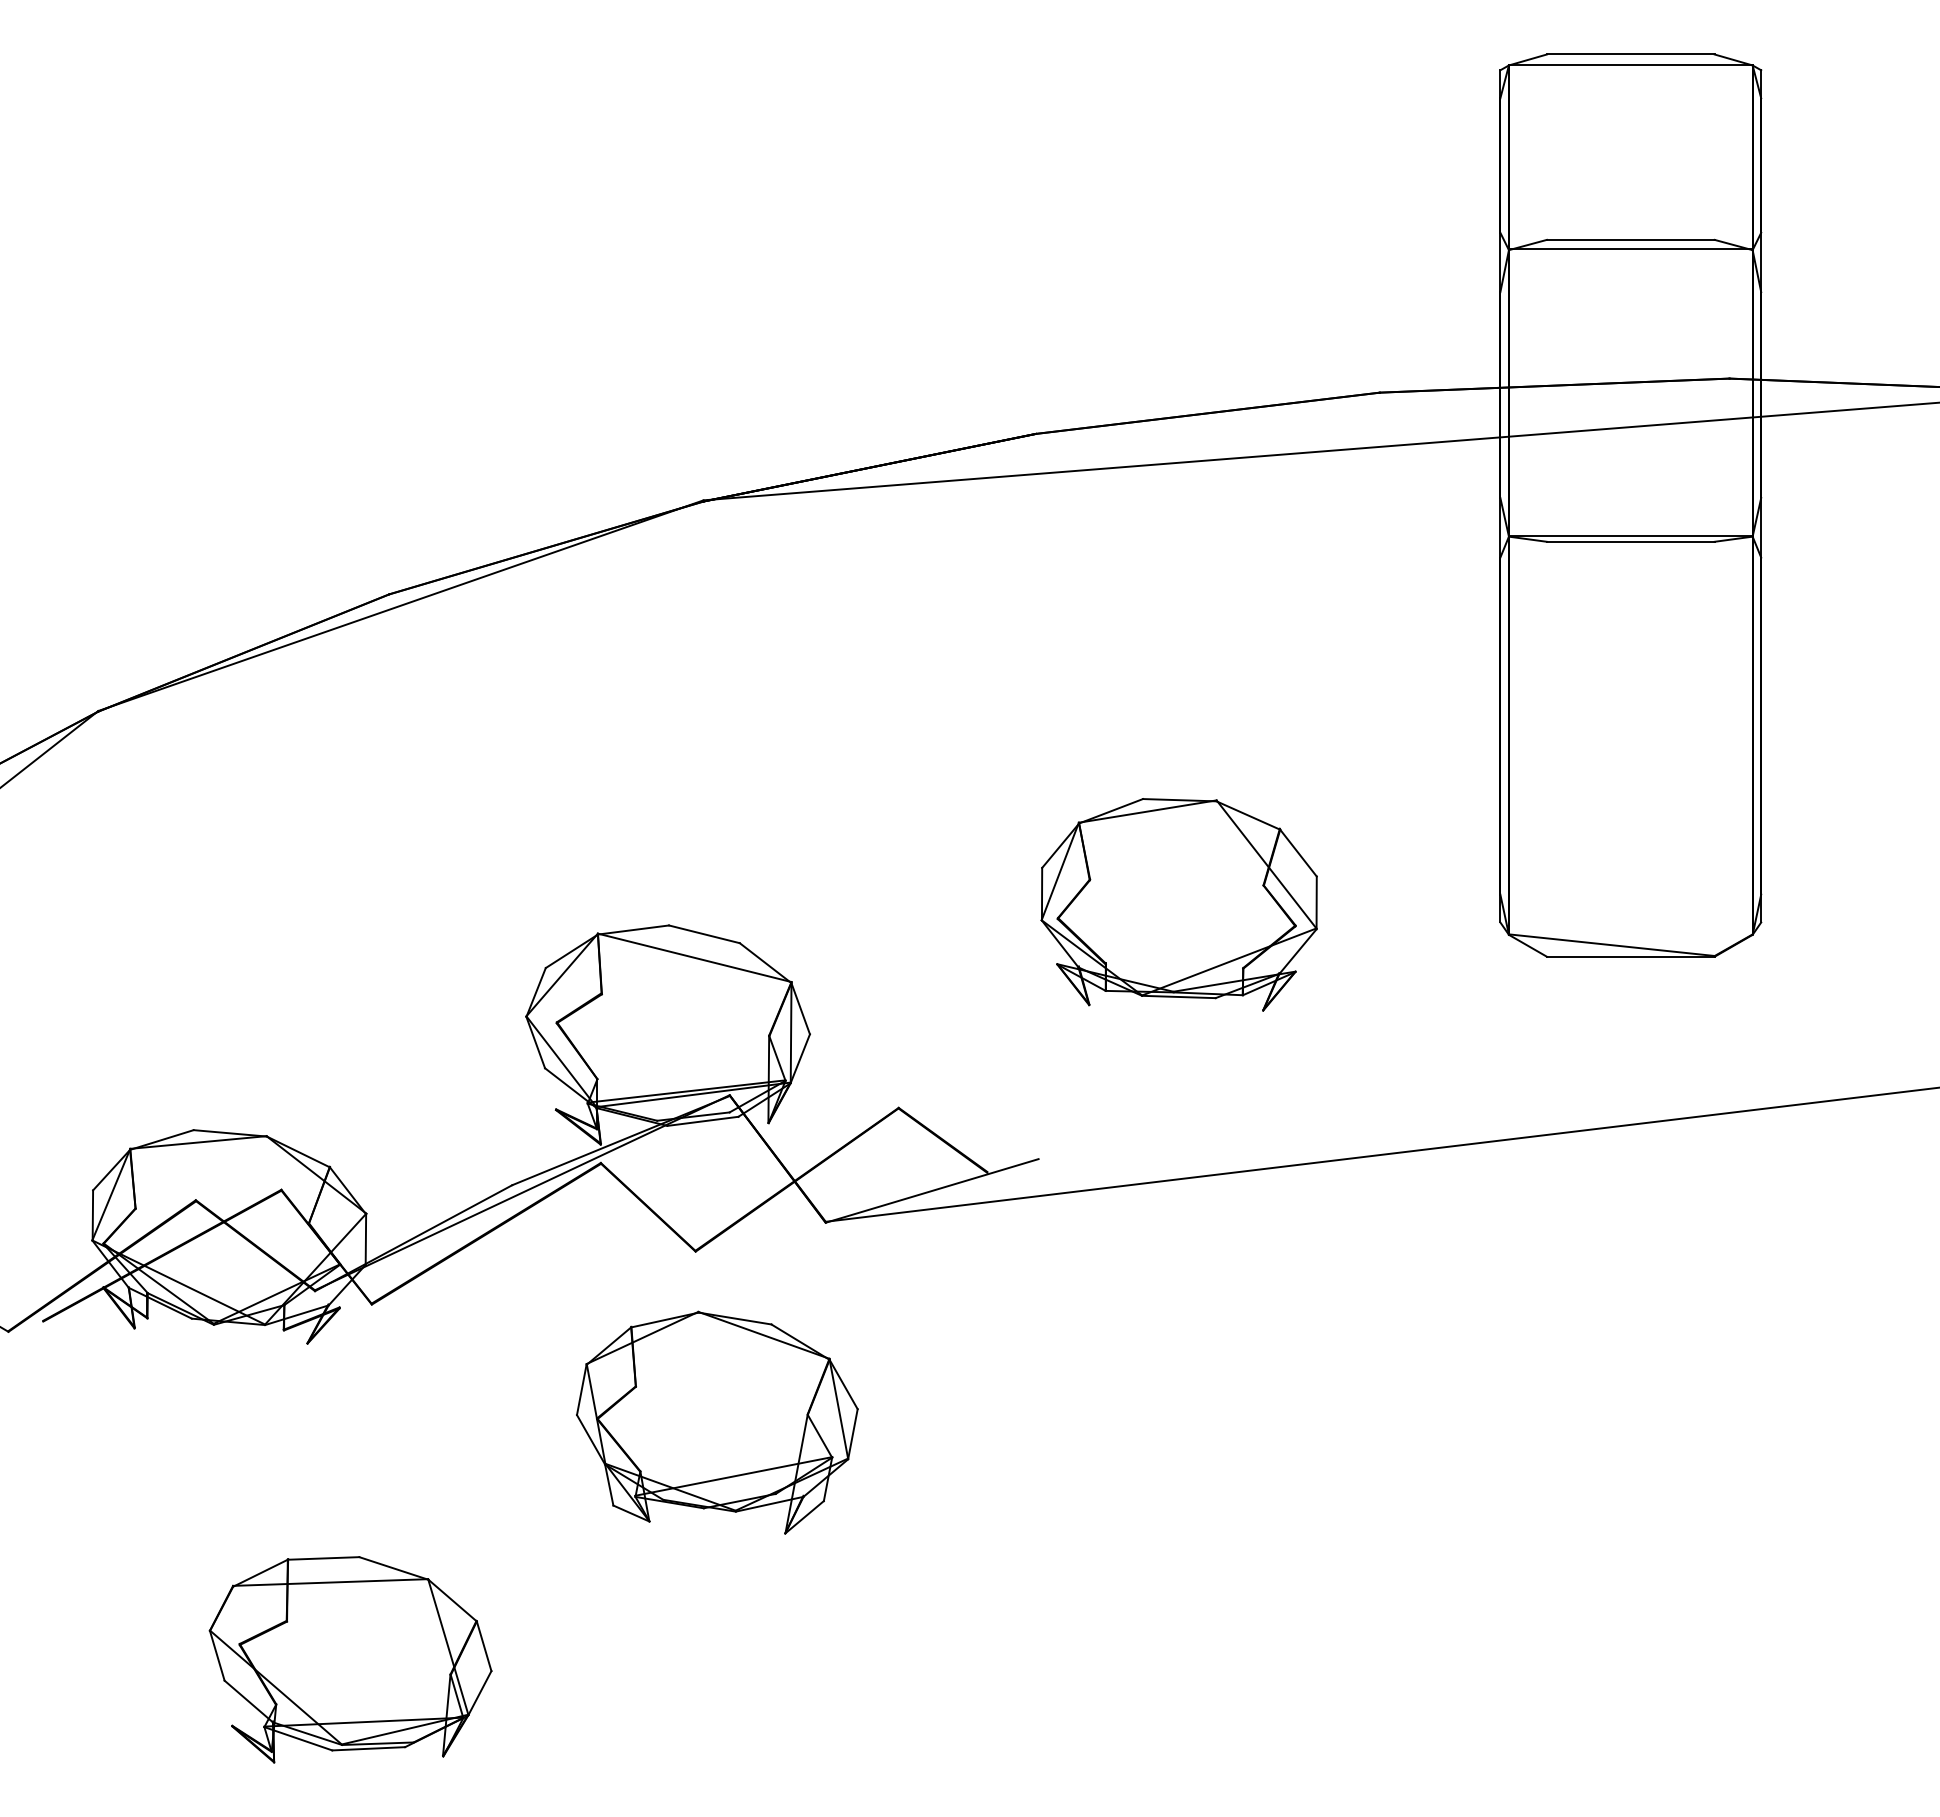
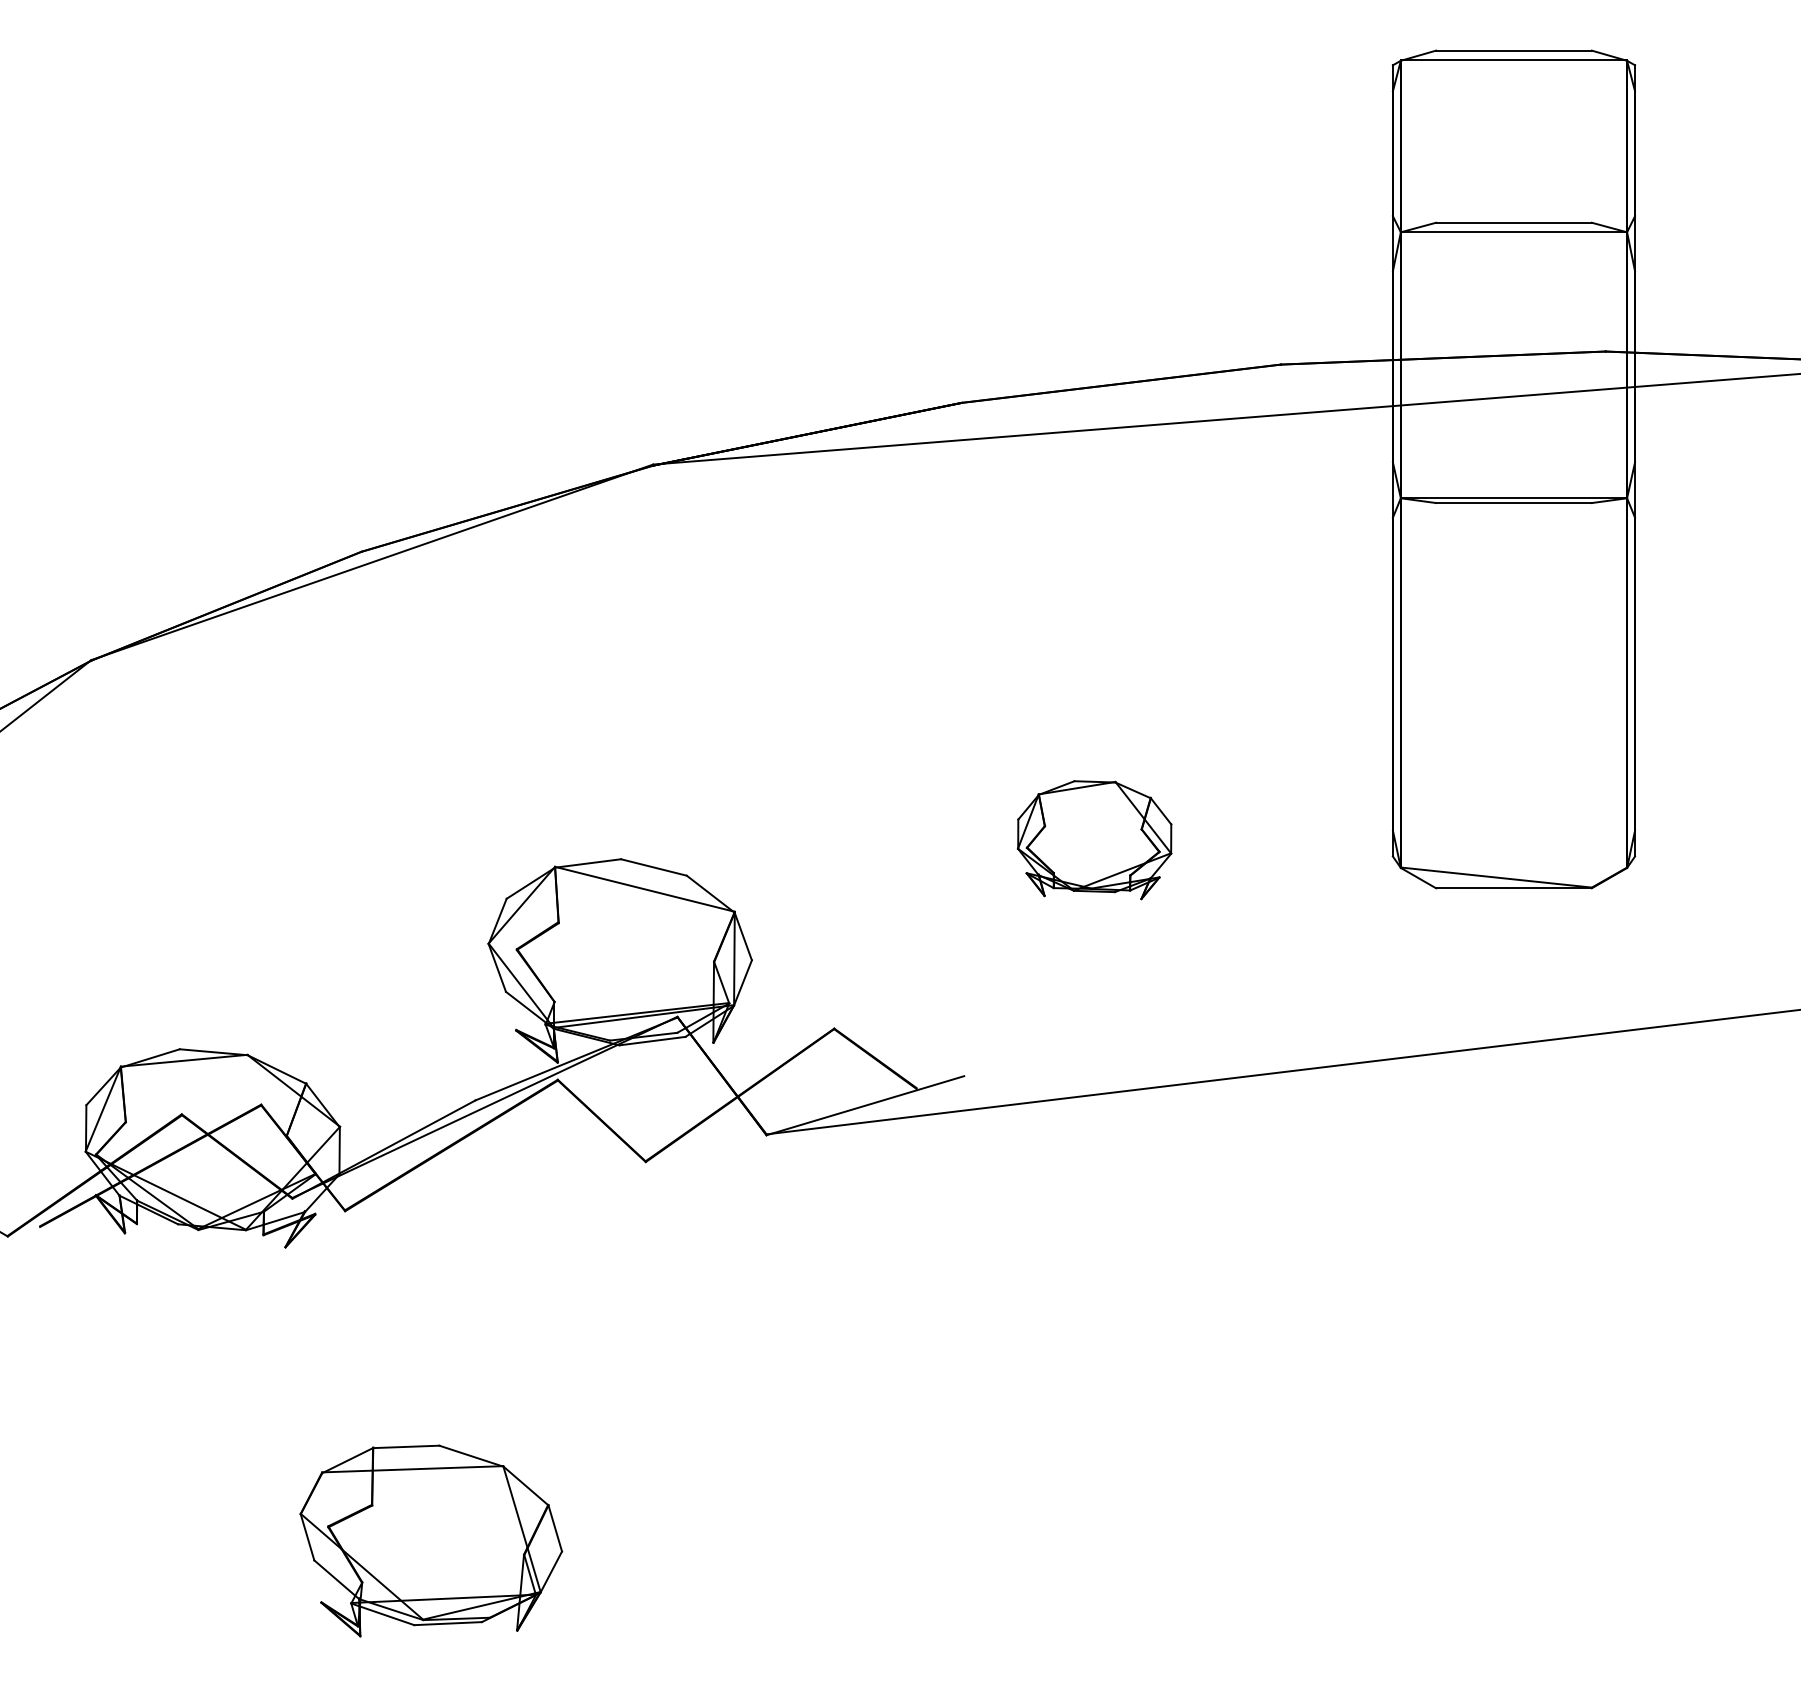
part: (1178, 904) -> (1094, 839), size x0.6
part: (717, 1422) -> (666, 1320), removed
part: (350, 1659) -> (431, 1540), moved

